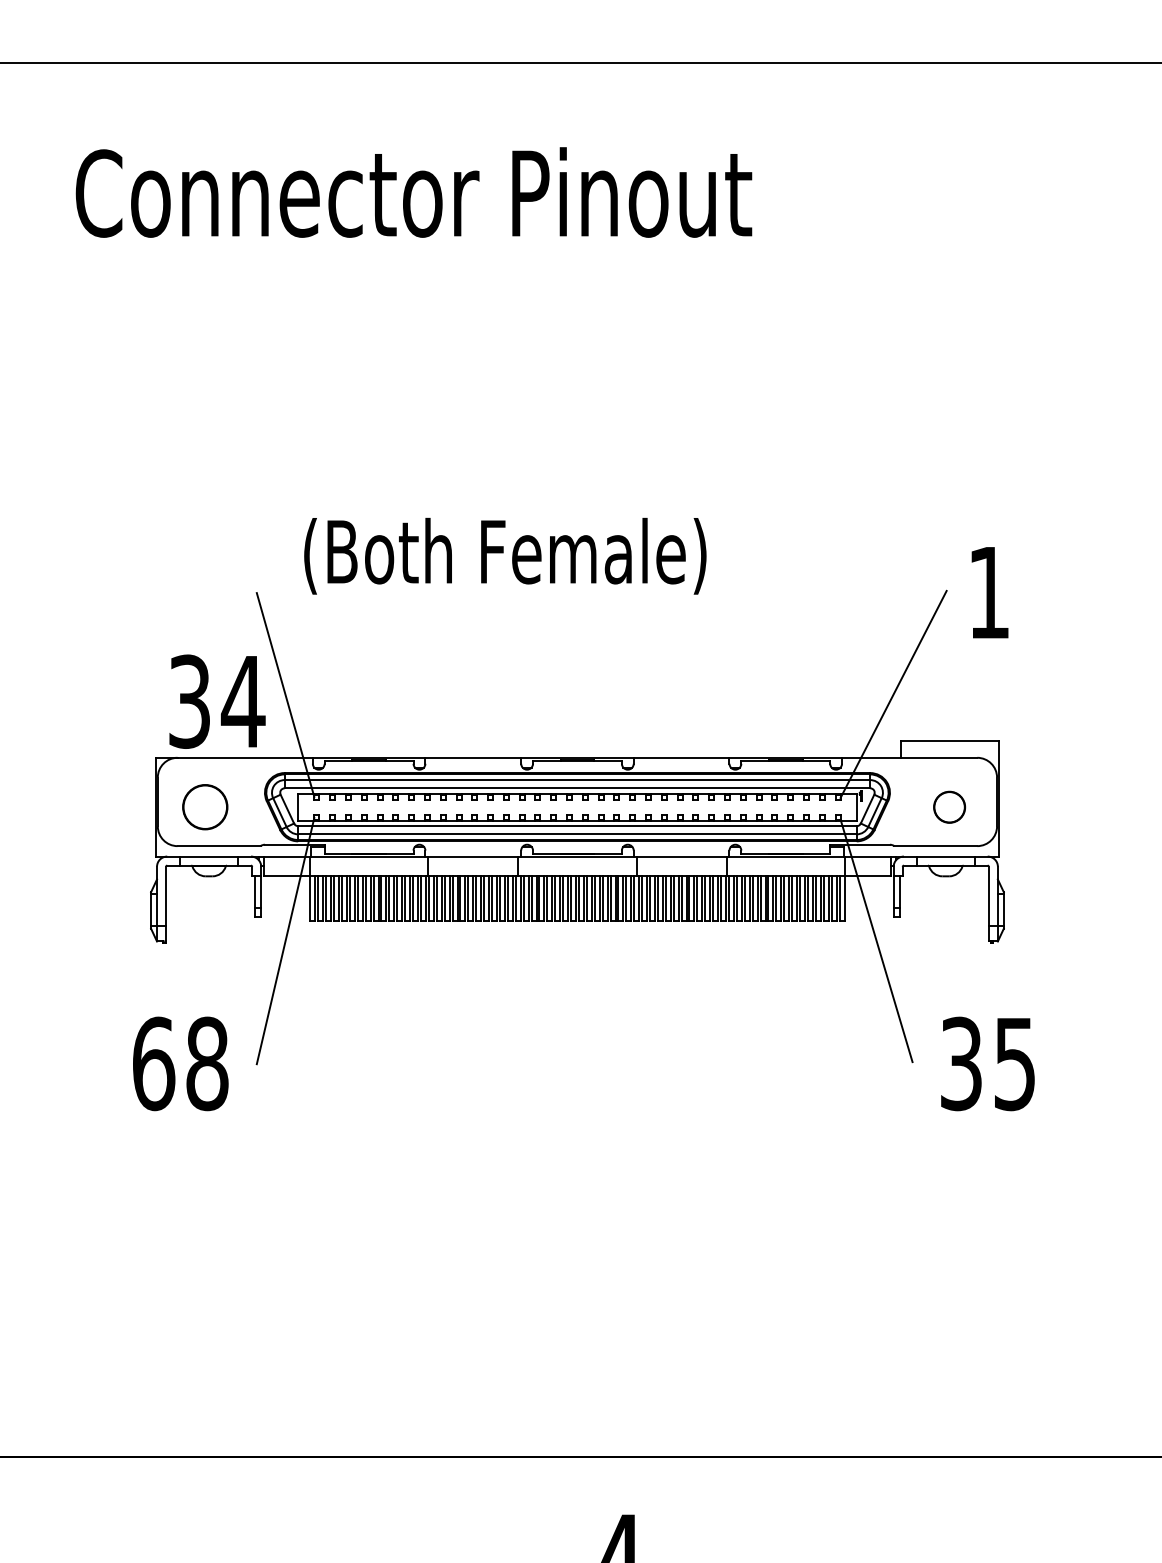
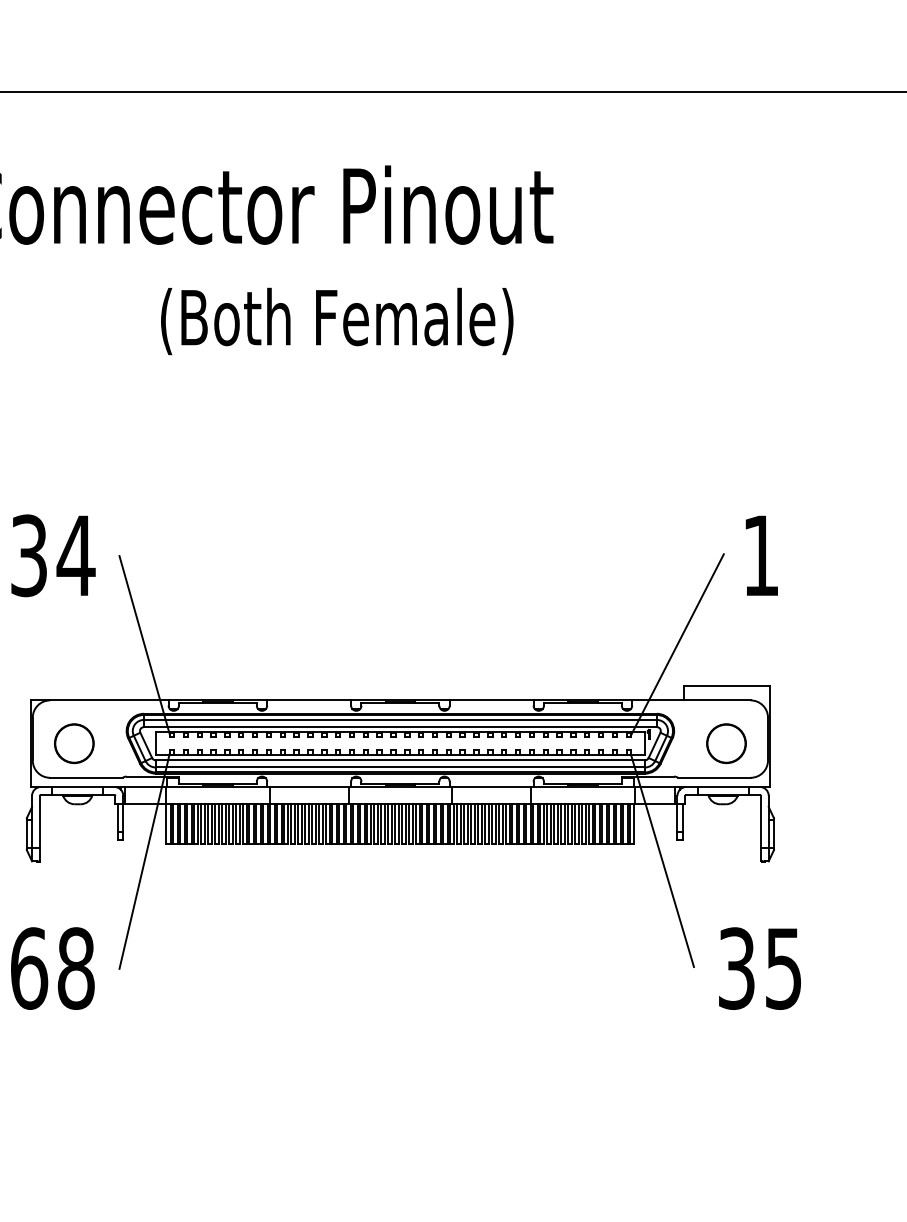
text: (505, 555) -> (337, 320), moved
text: (217, 701) -> (53, 555), moved
circle: (949, 807) -> (726, 743), size x1.43

